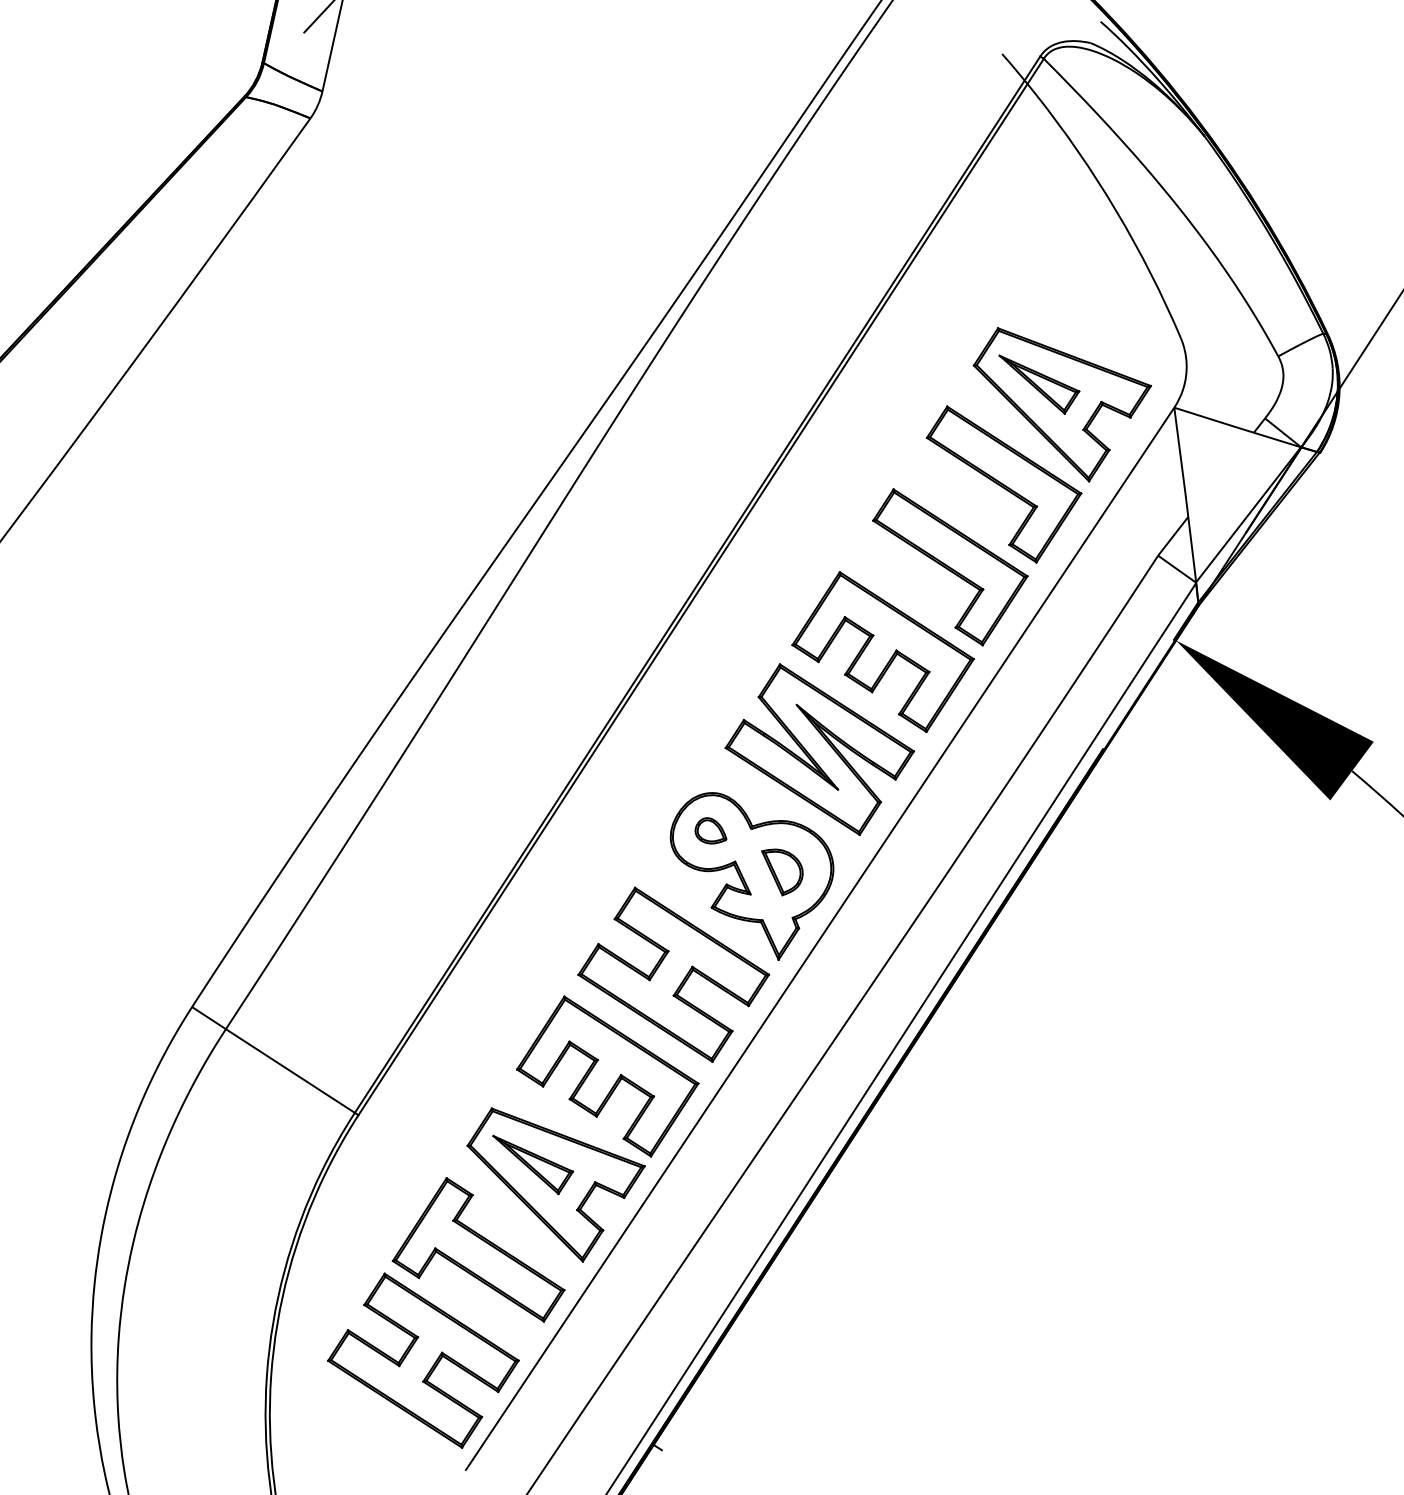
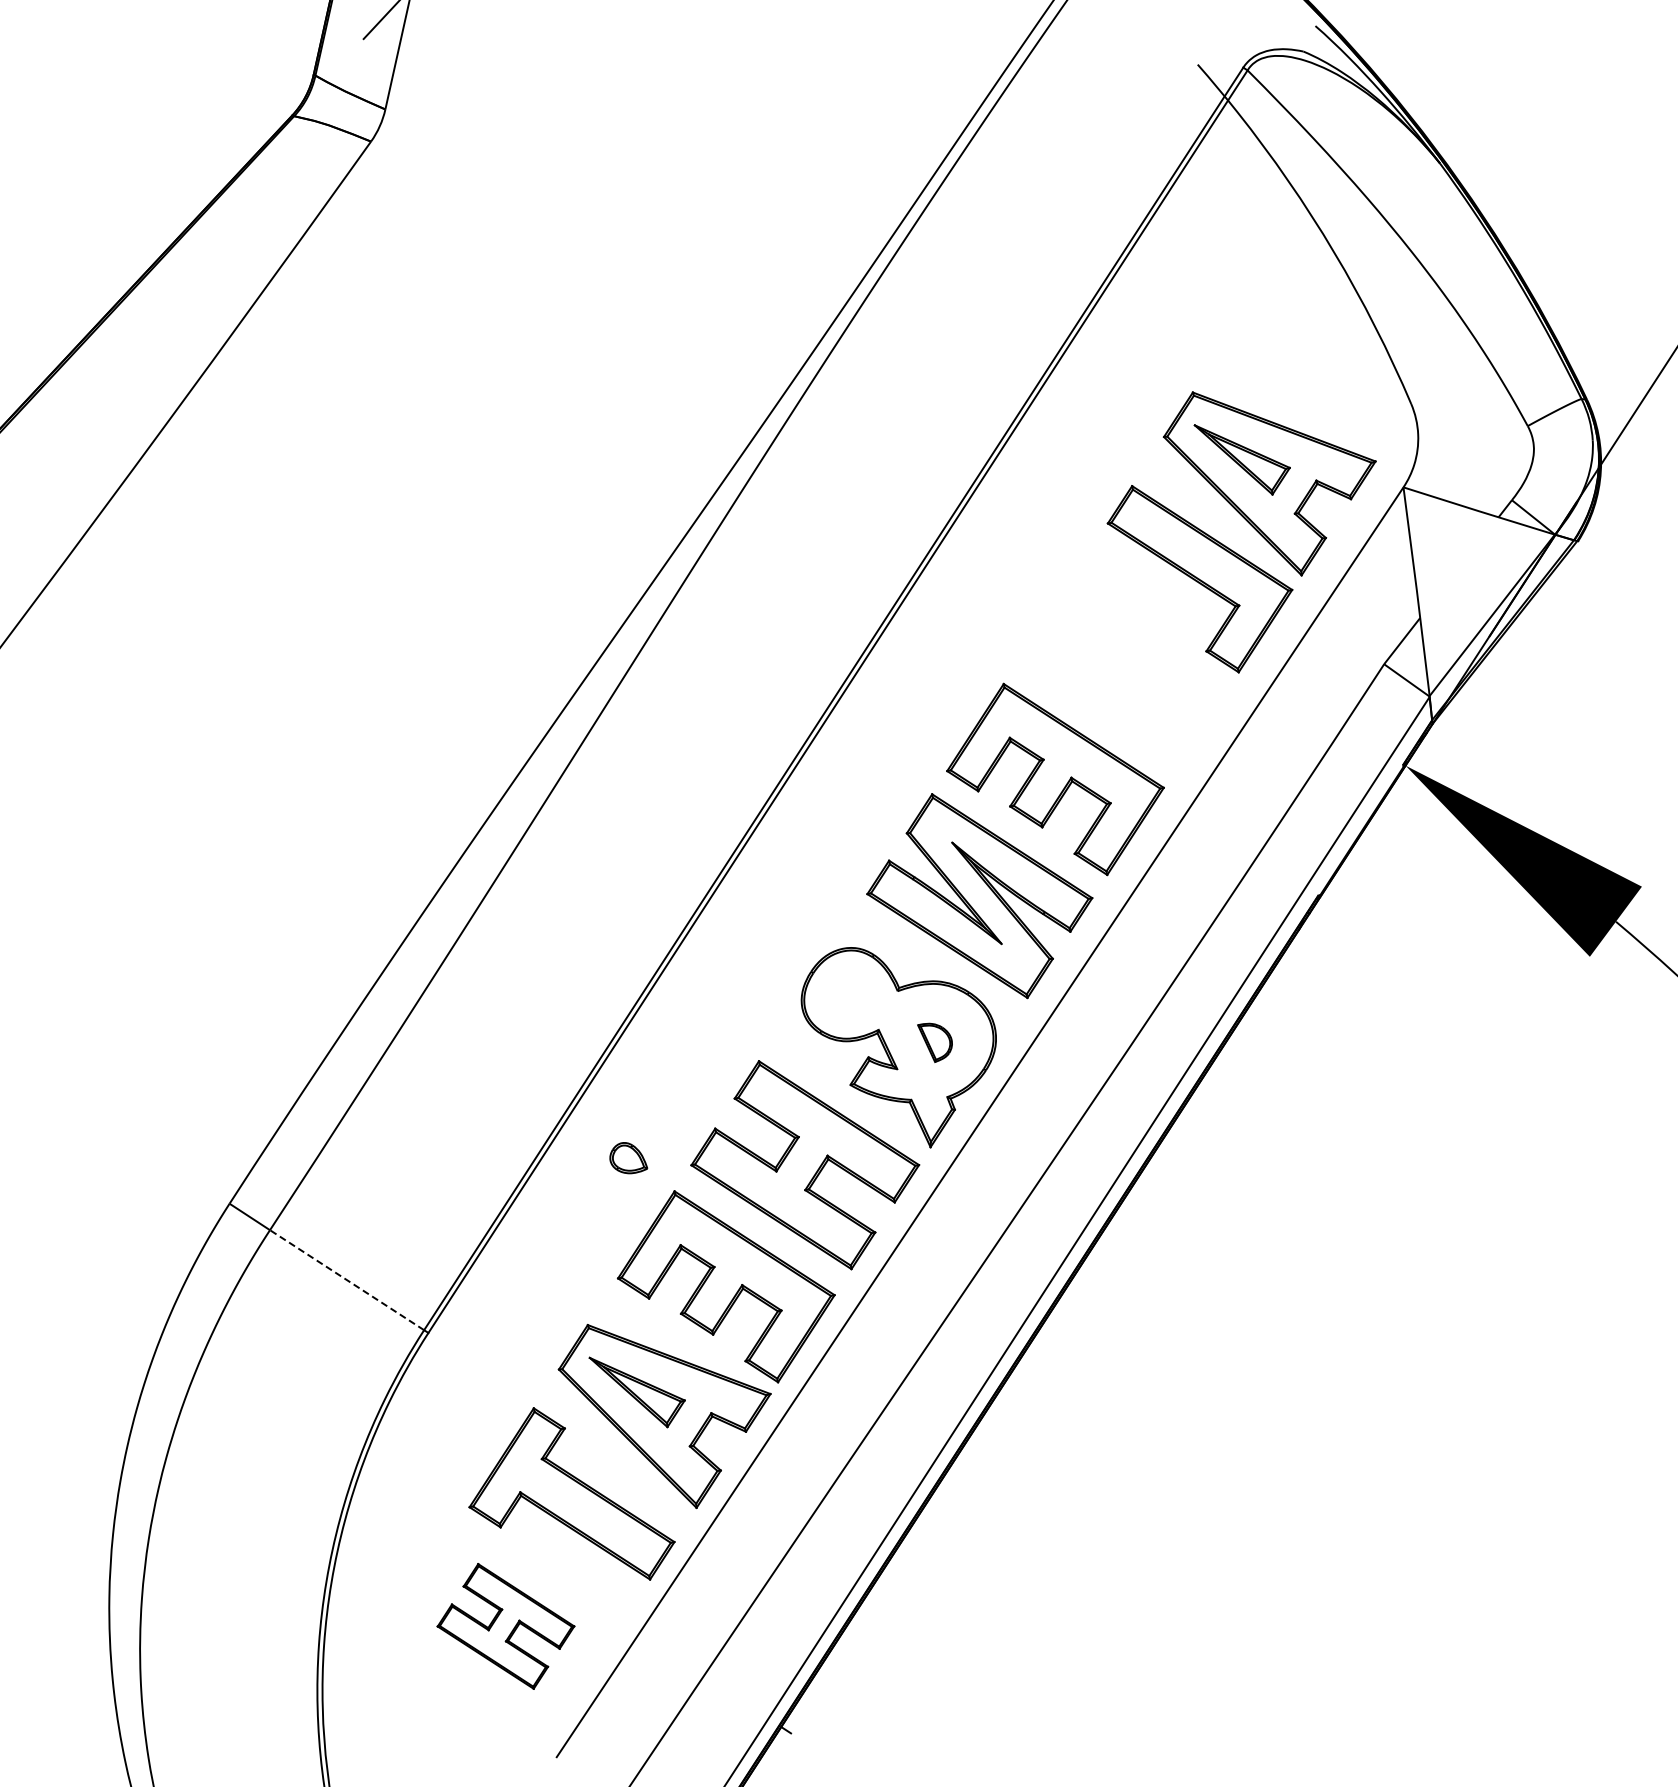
part: (950, 566) -> (1135, 677), removed
part: (710, 831) -> (628, 1158), moved
part: (781, 872) -> (934, 1042), size x0.7
line: (290, 1071) -> (347, 1280), solid -> dashed
part: (422, 1360) -> (505, 1626), size x0.6

